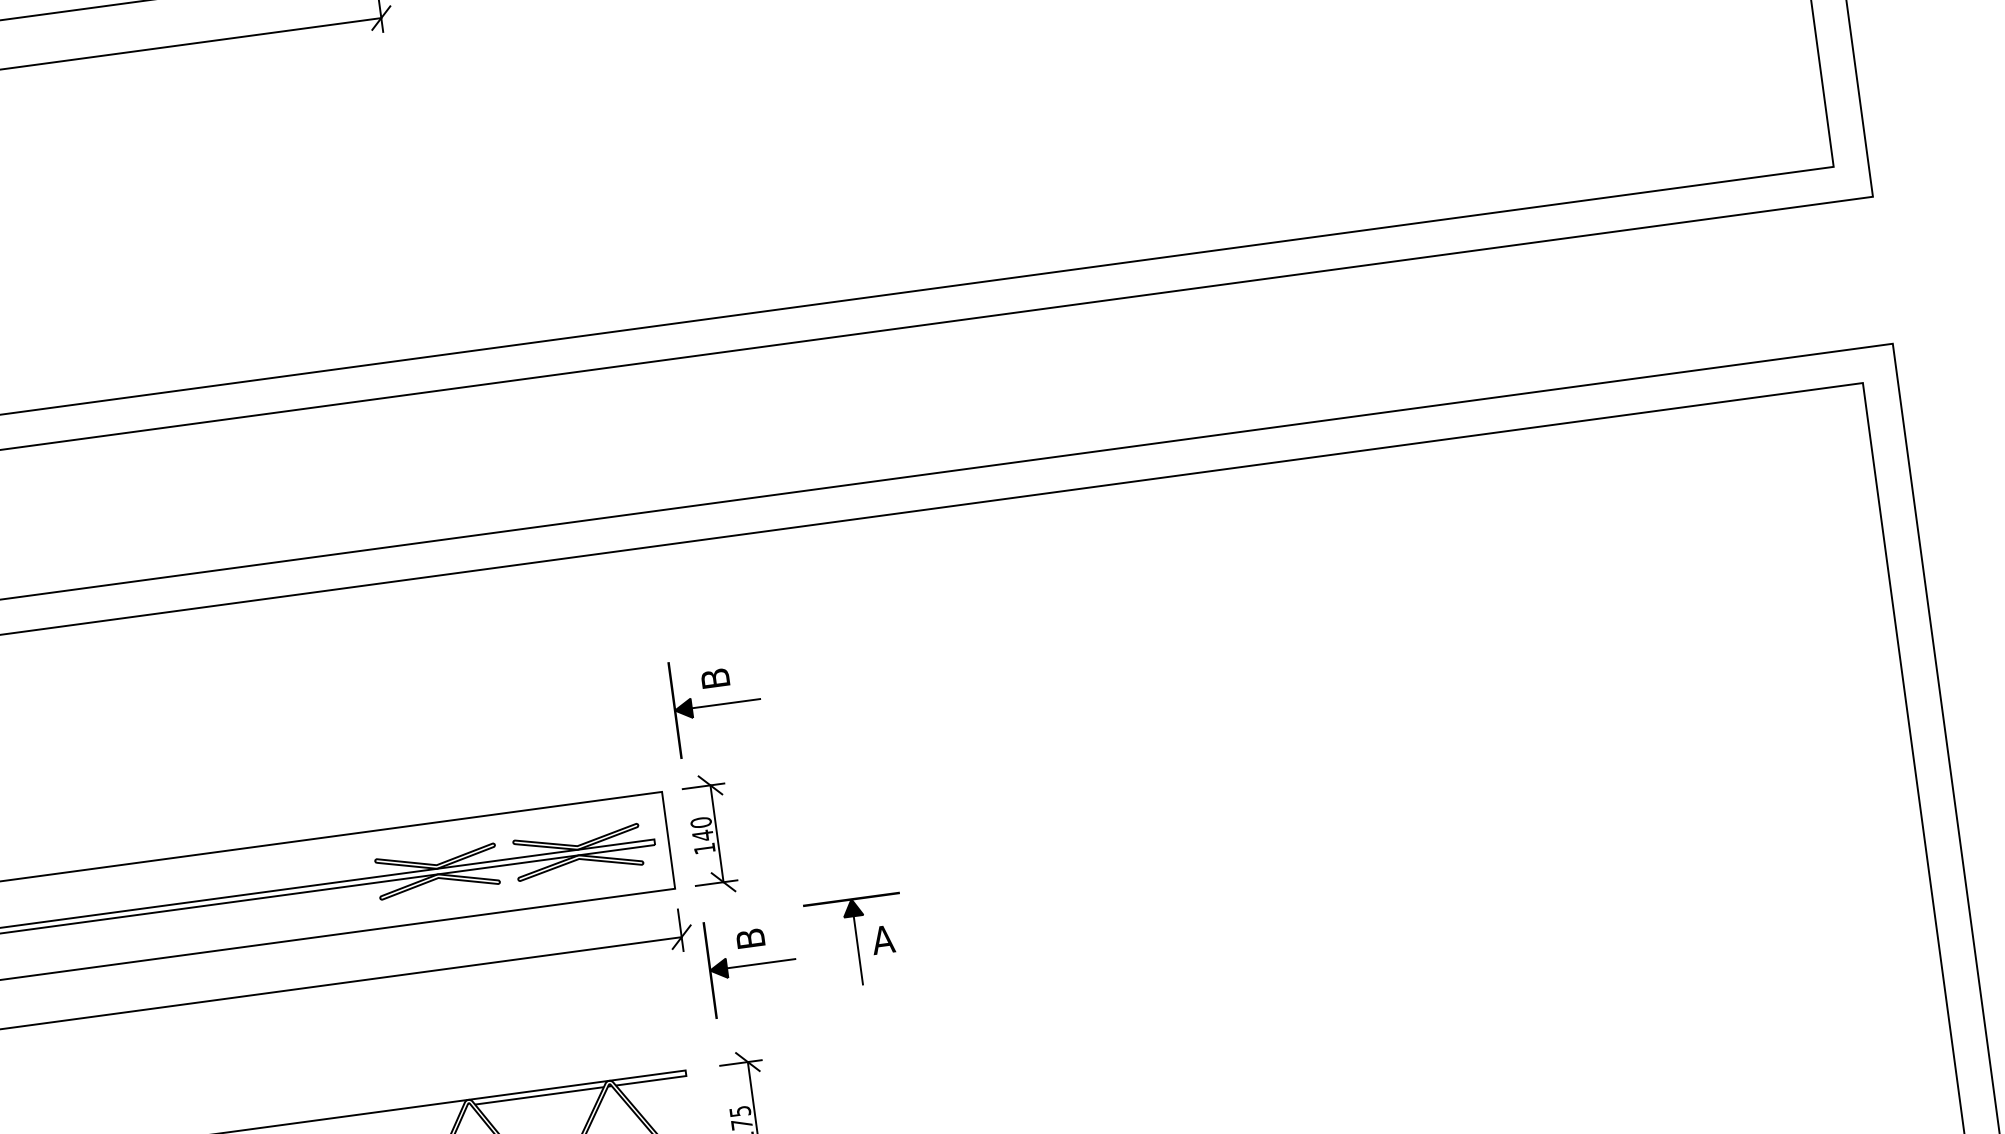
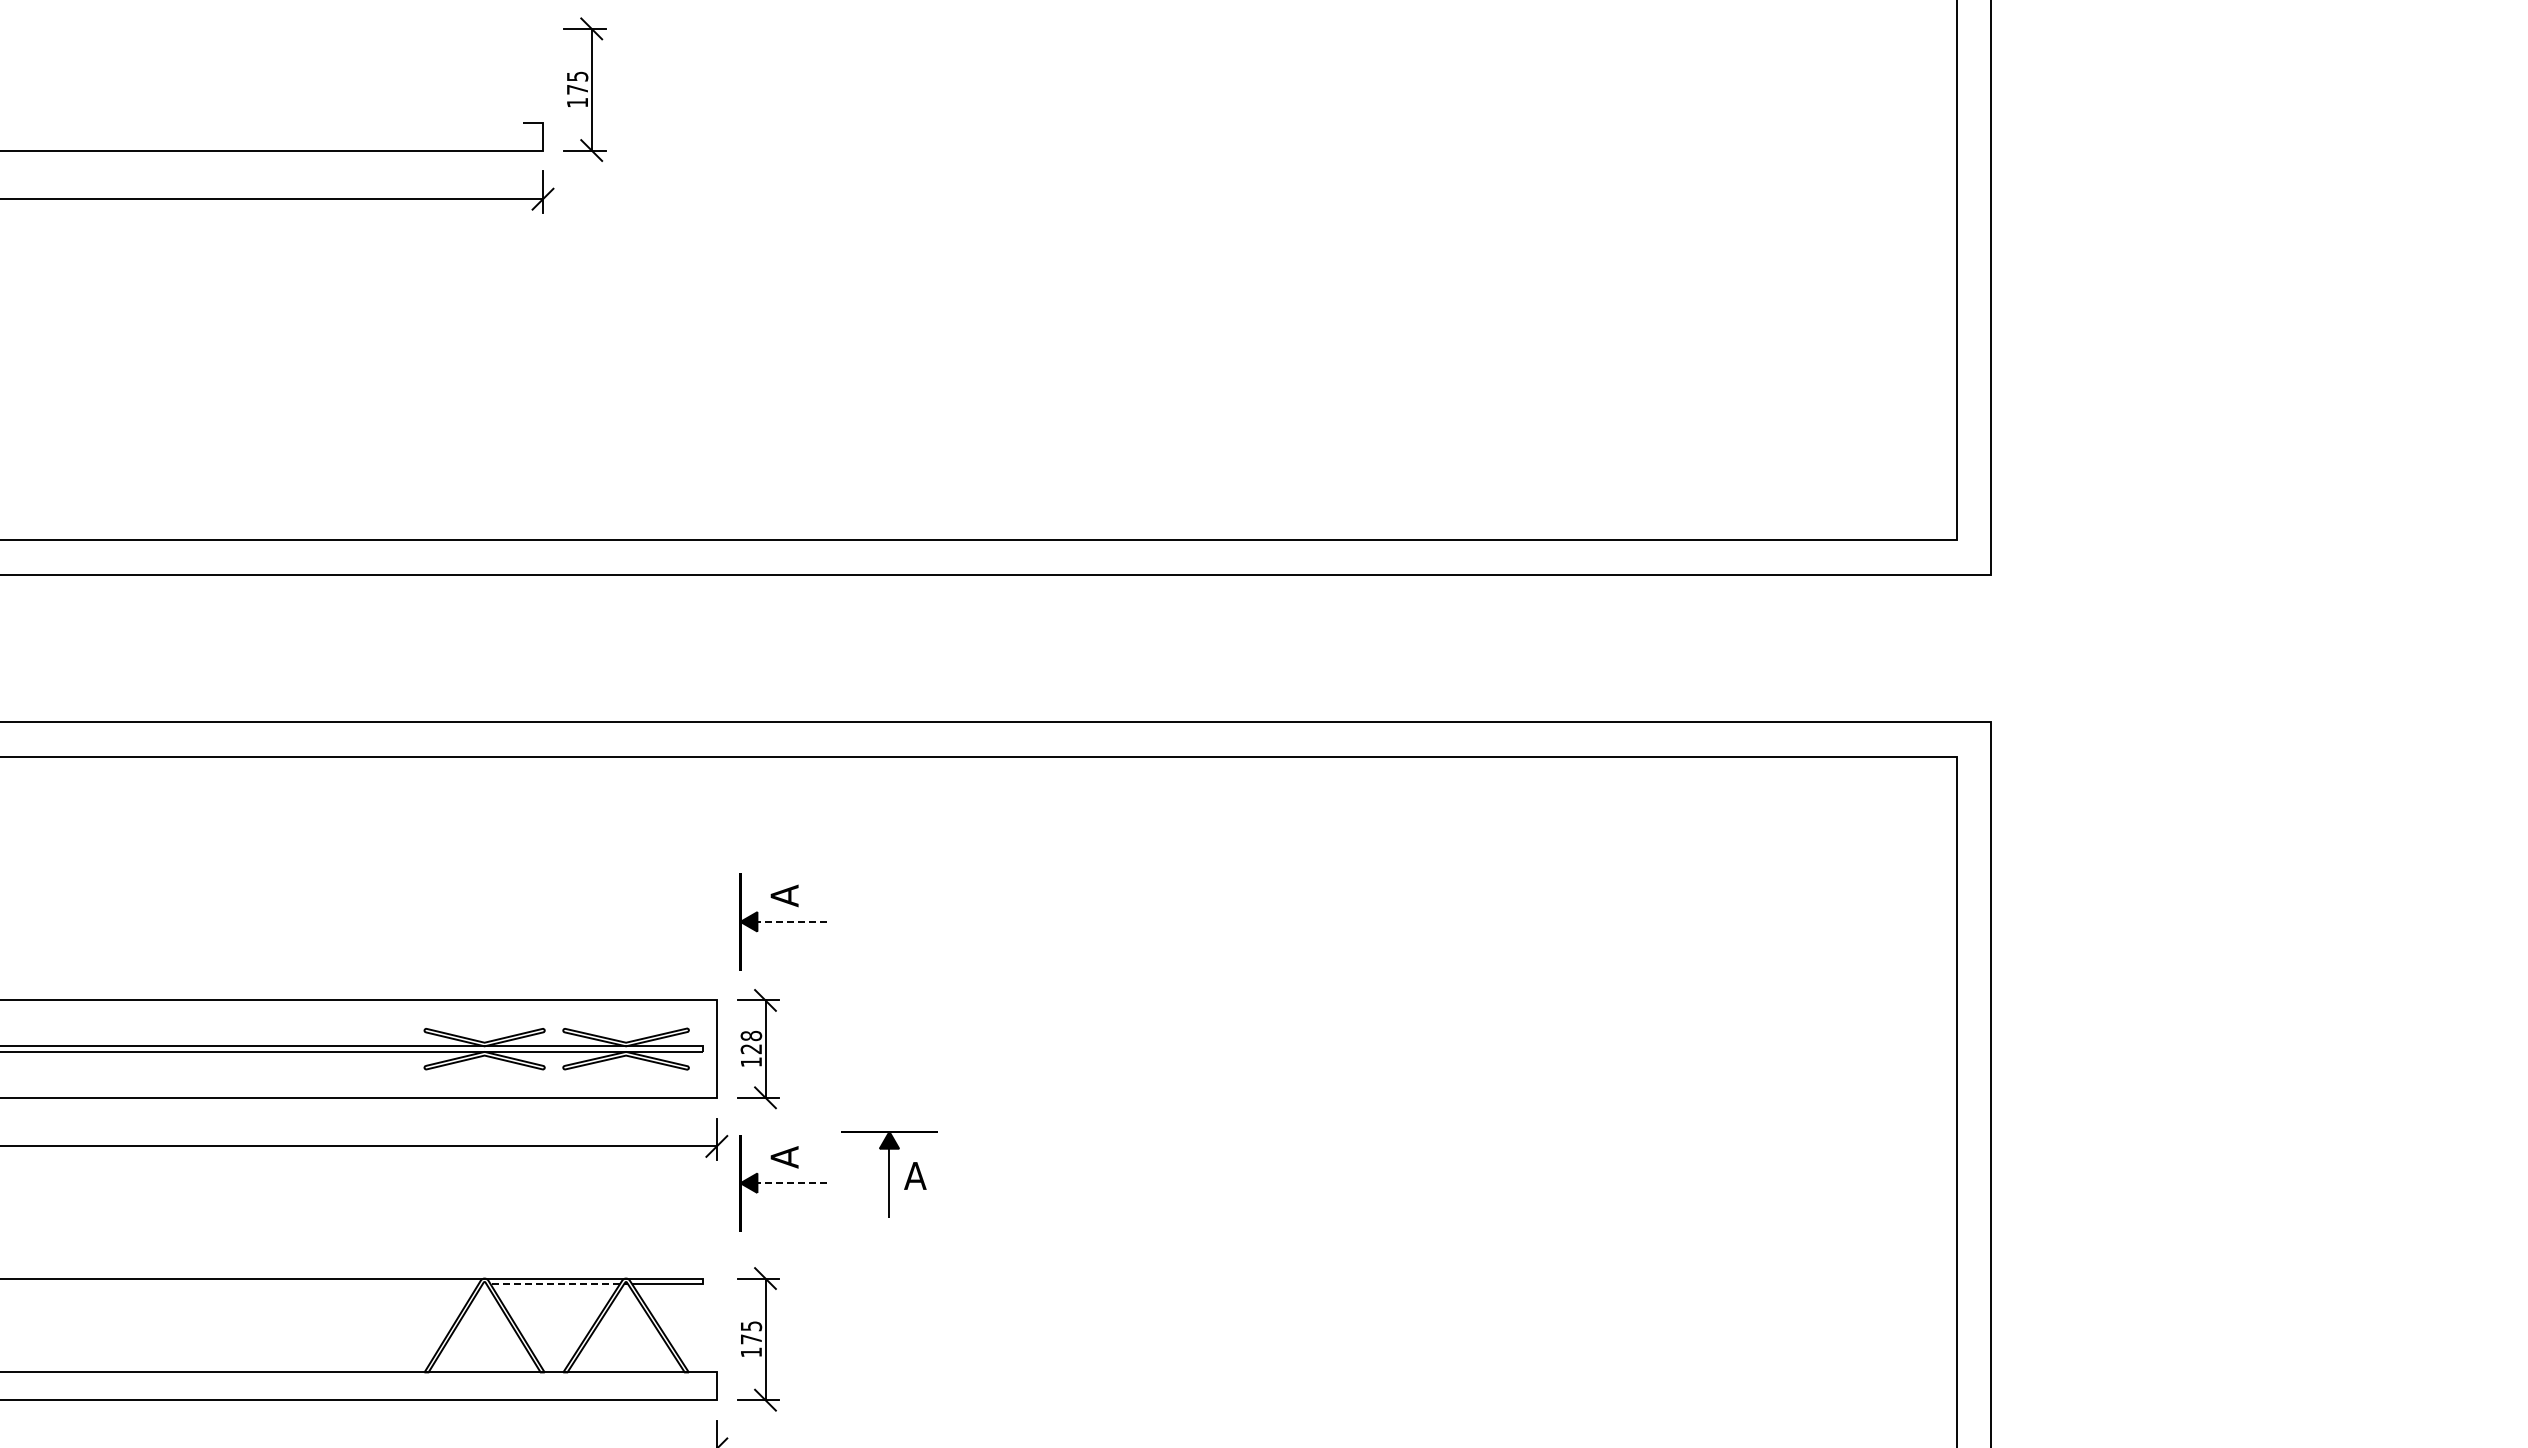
text: (715, 678) -> (784, 895), B -> A
line: (726, 703) -> (792, 921), solid -> dashed
text: (701, 829) -> (750, 1042), 140 -> 128
text: (750, 939) -> (784, 1157), B -> A
line: (761, 963) -> (792, 1183), solid -> dashed
line: (539, 1096) -> (555, 1284), solid -> dashed

